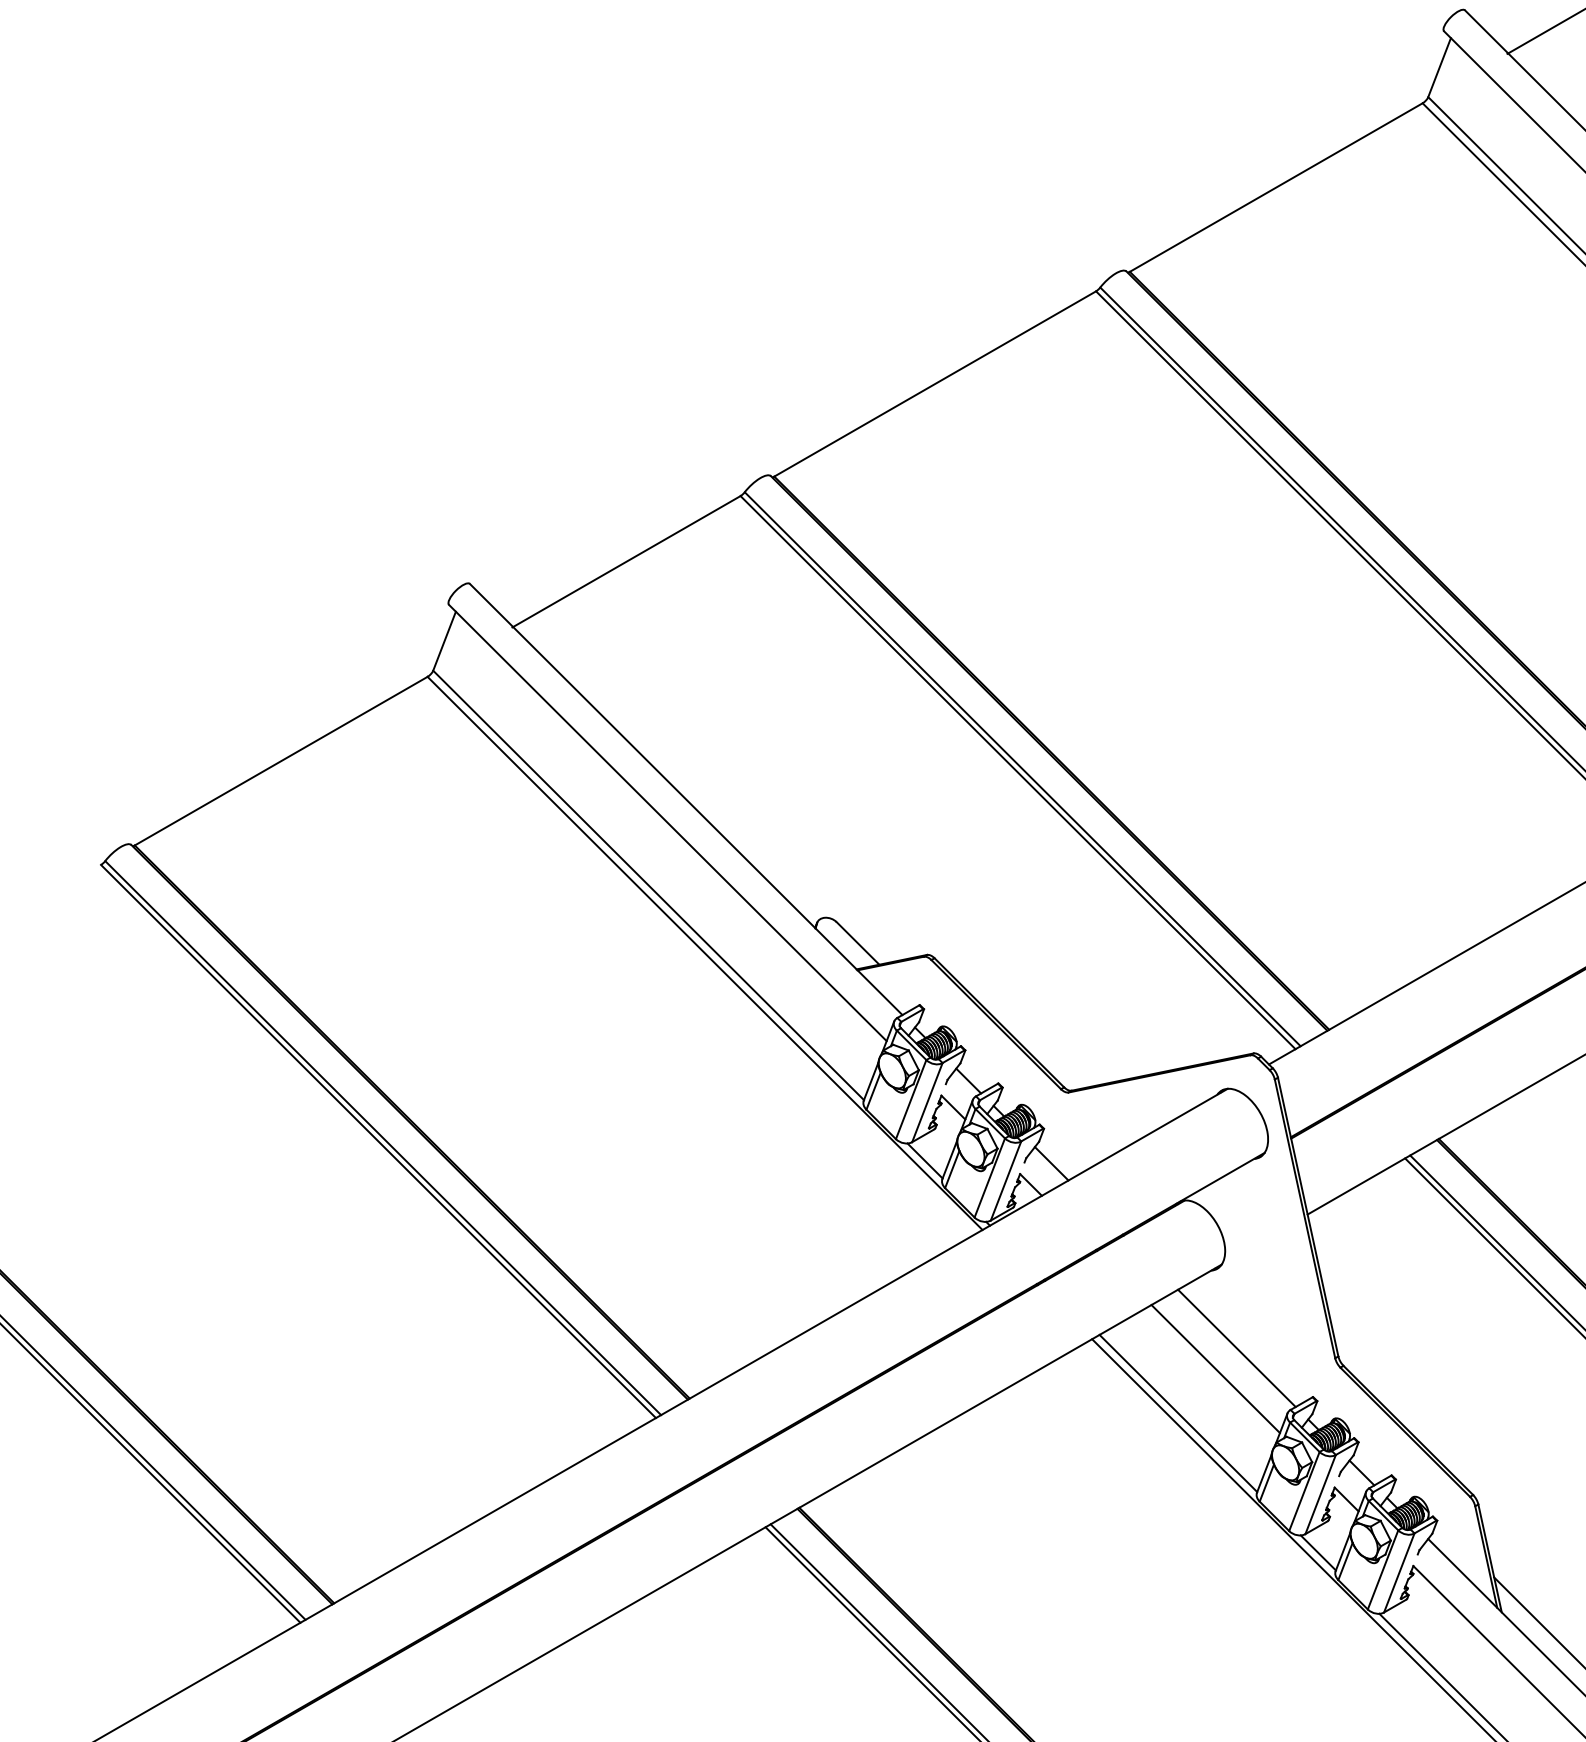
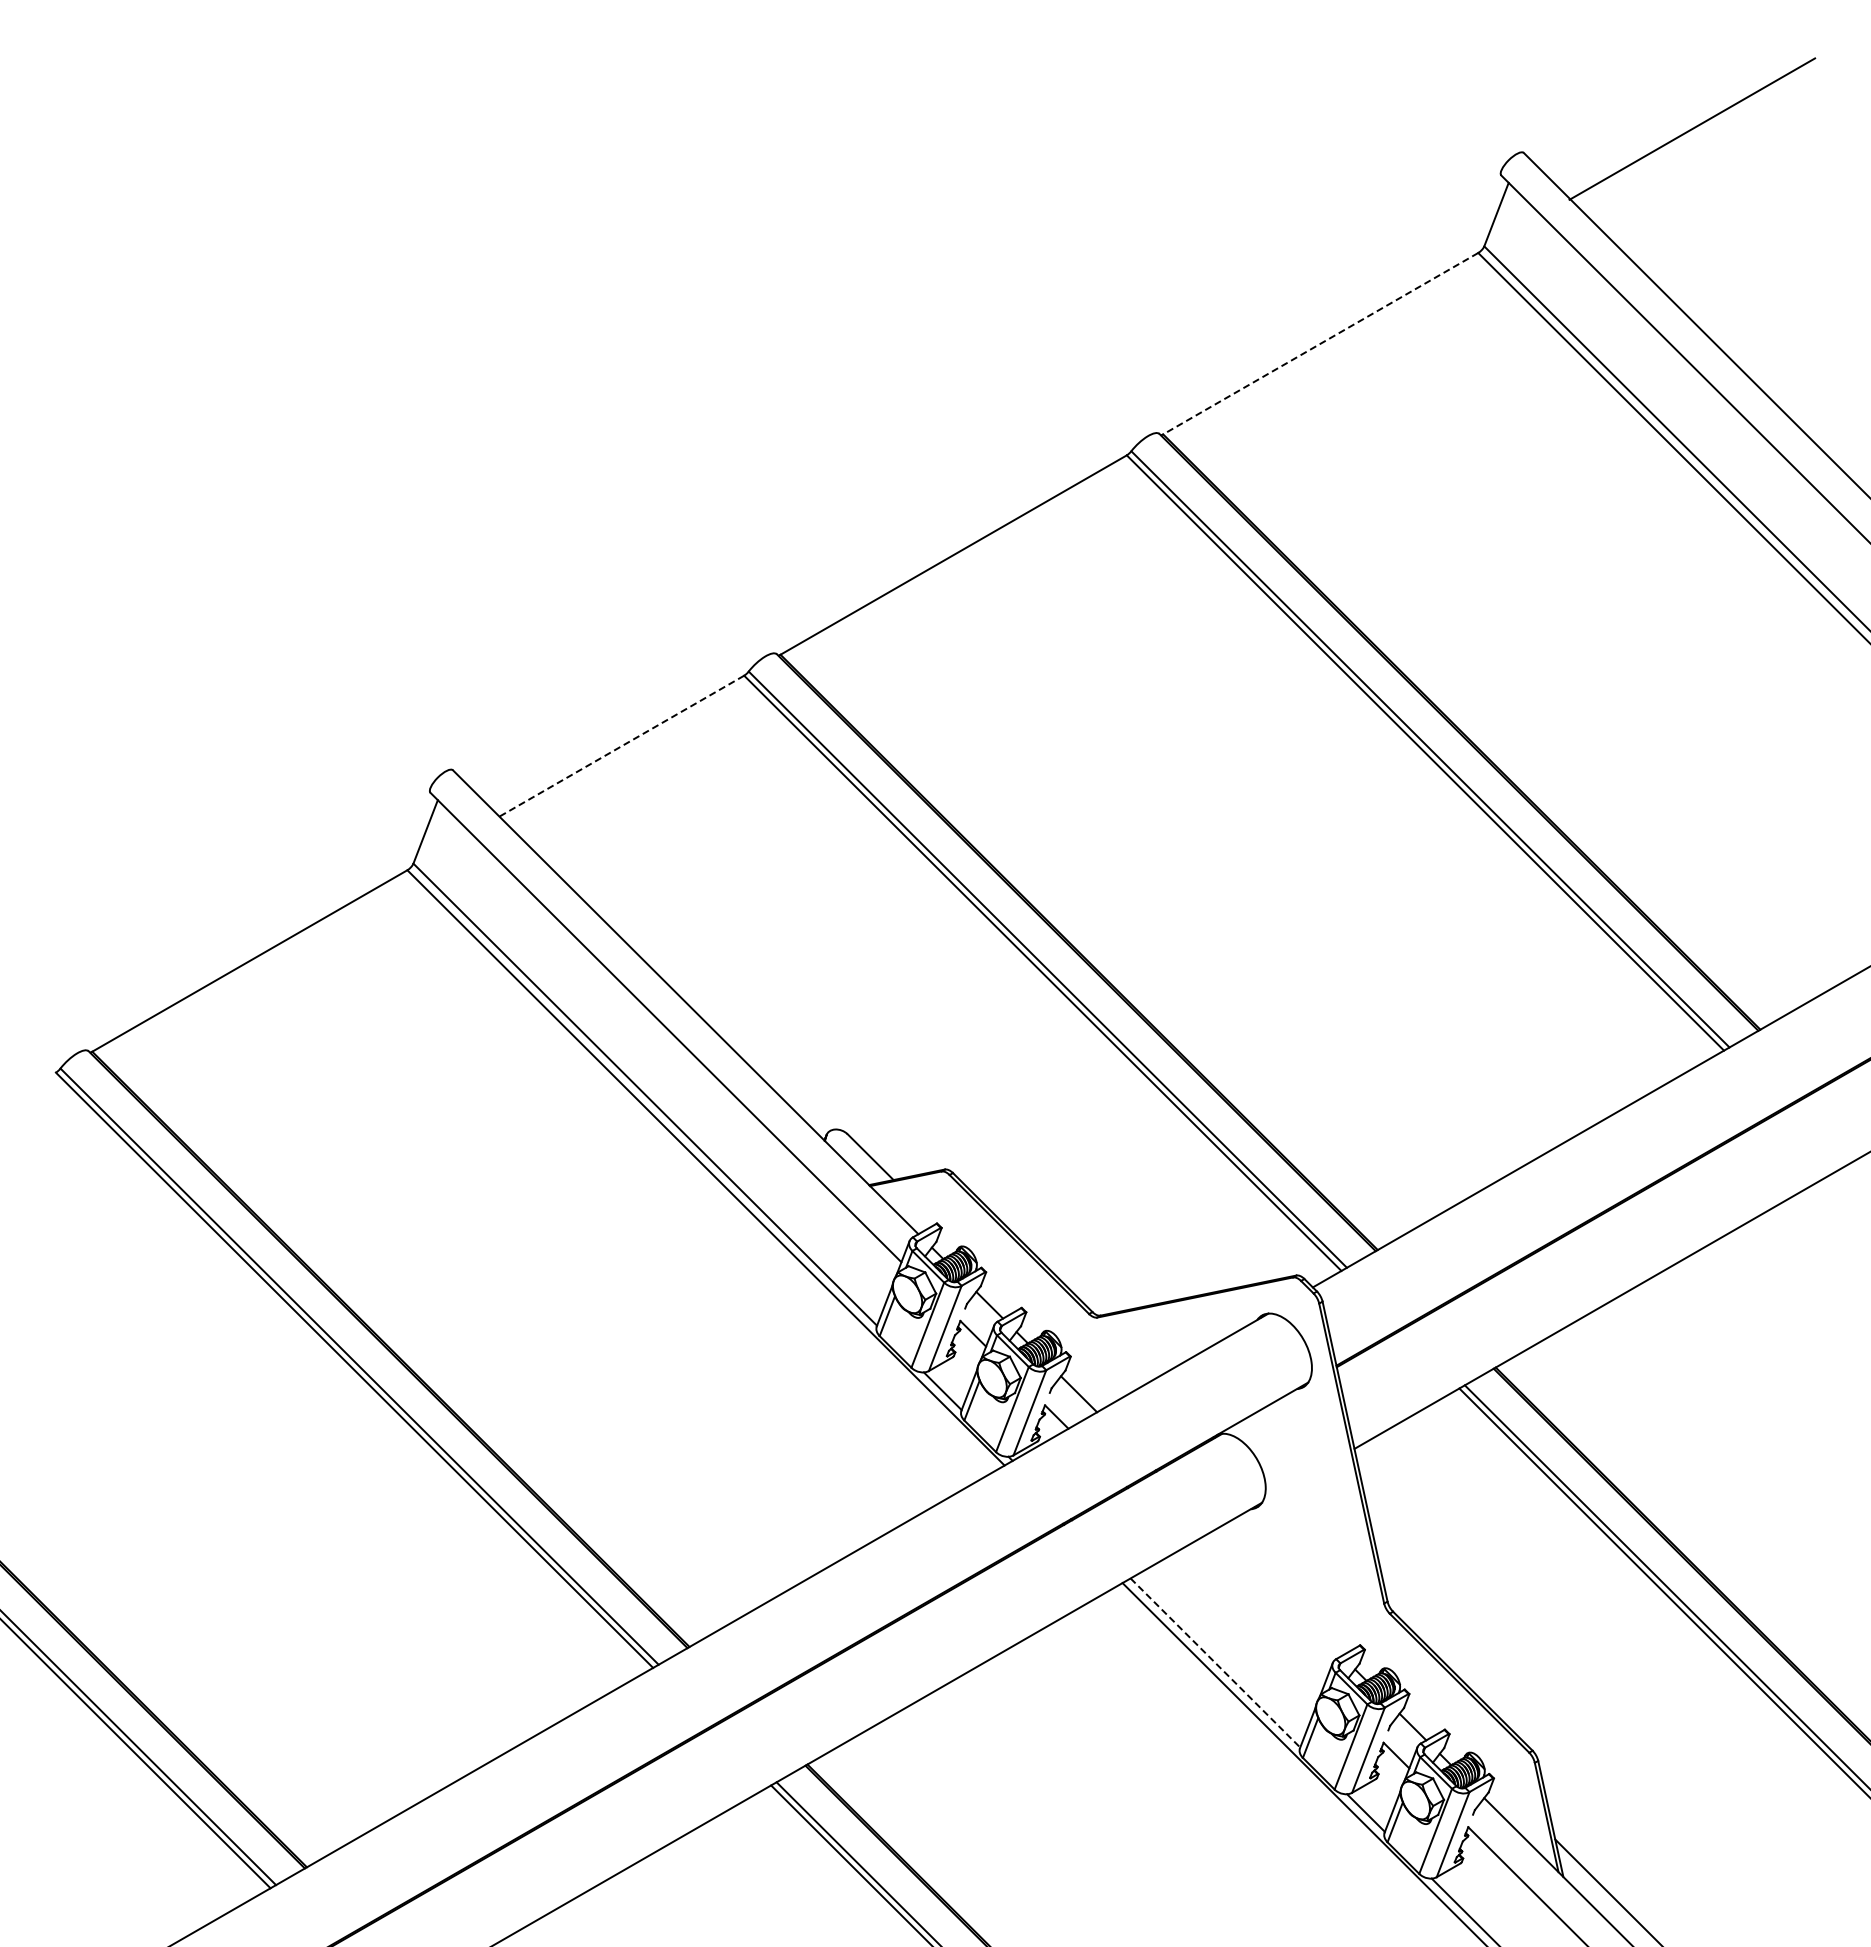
line: (1276, 187) -> (1320, 343), solid -> dashed
line: (626, 561) -> (621, 746), solid -> dashed
line: (1237, 1347) -> (1278, 1592), removed
line: (1215, 1369) -> (1255, 1615), removed
line: (1178, 1413) -> (1215, 1663), solid -> dashed

